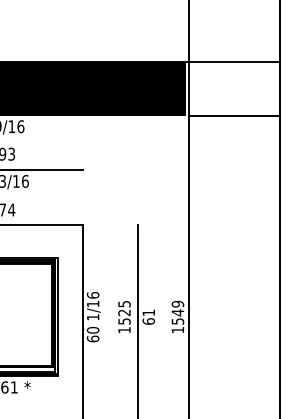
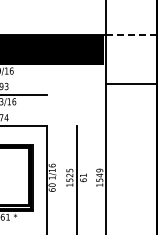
line: (234, 61) -> (131, 34), solid -> dashed
line: (234, 114) -> (131, 83), moved

